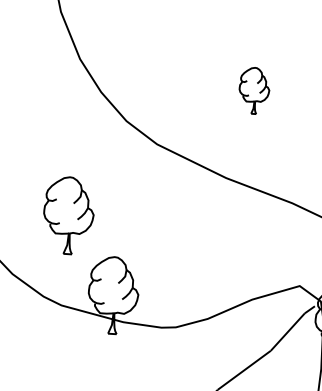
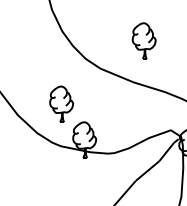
part: (253, 89) -> (143, 40), size x1.67

